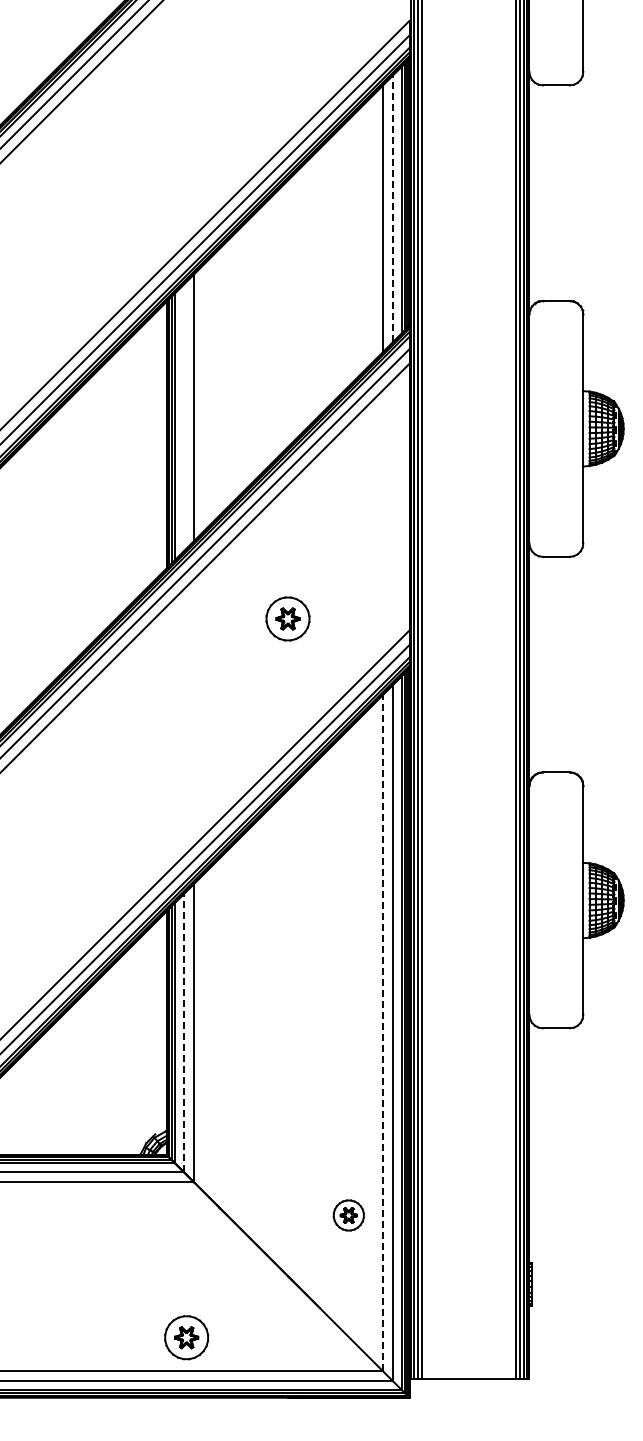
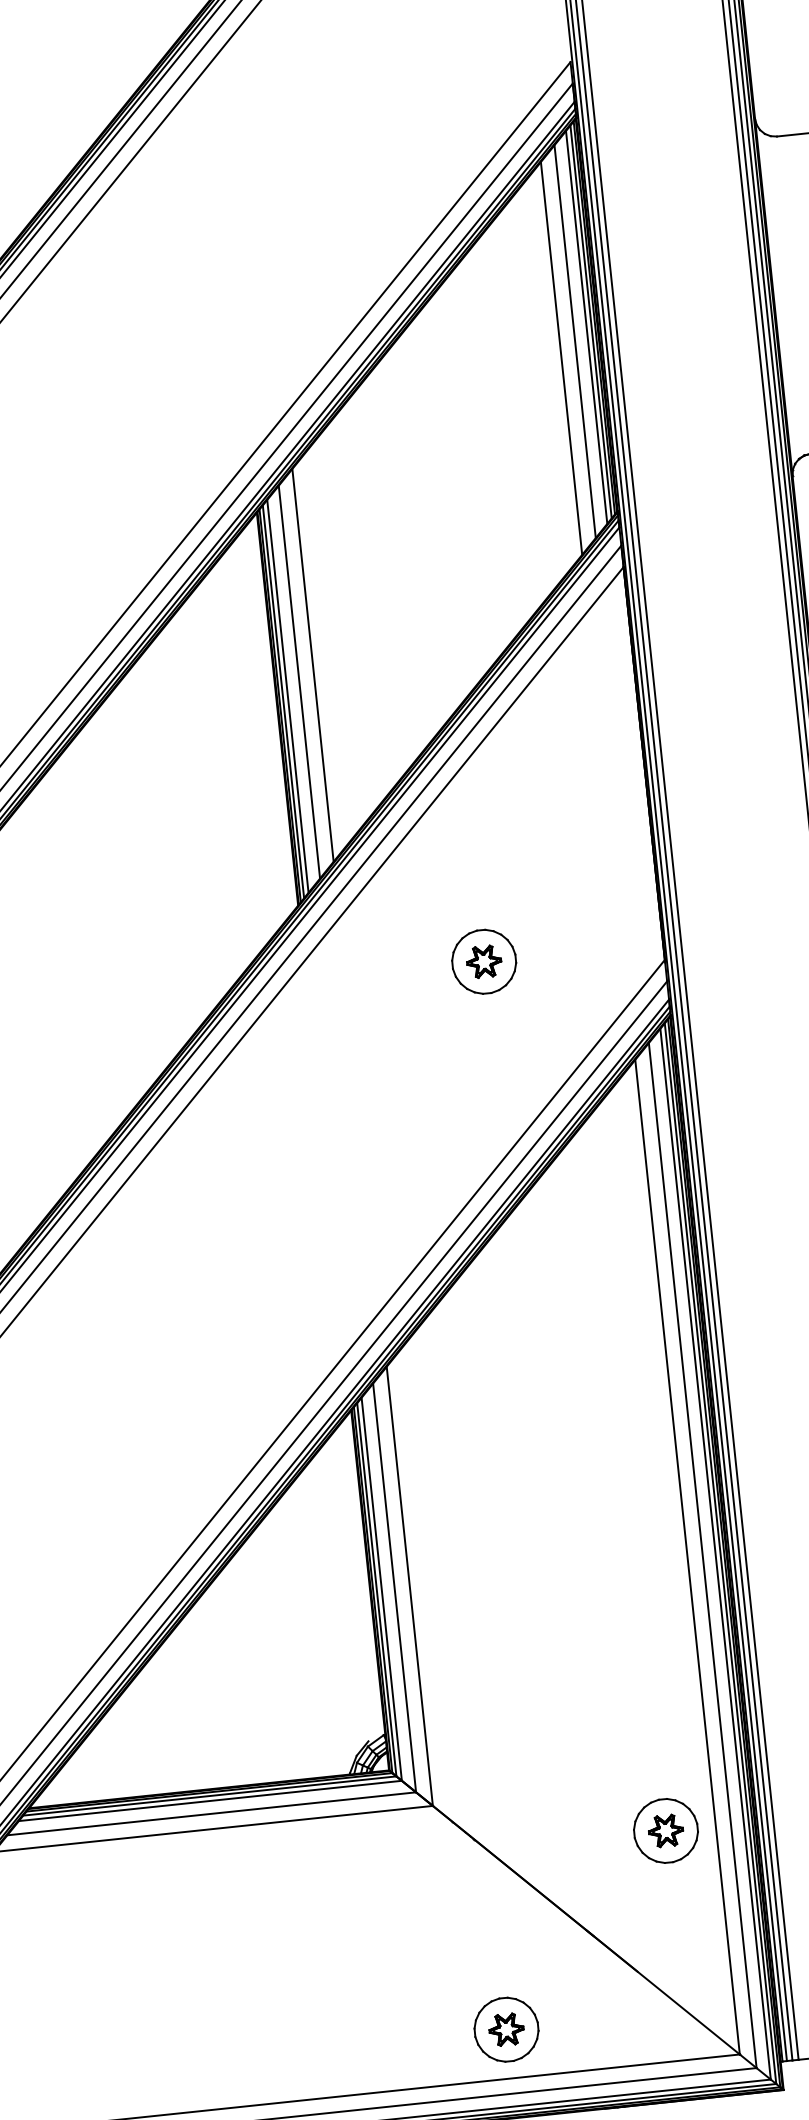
line: (392, 208) -> (574, 341), dashed -> solid
line: (183, 417) -> (299, 681), added
line: (183, 1033) -> (394, 1588), dashed -> solid
line: (382, 1033) -> (687, 1557), dashed -> solid
part: (348, 1215) -> (665, 1830), size x1.43
part: (186, 1337) -> (506, 2029), moved

